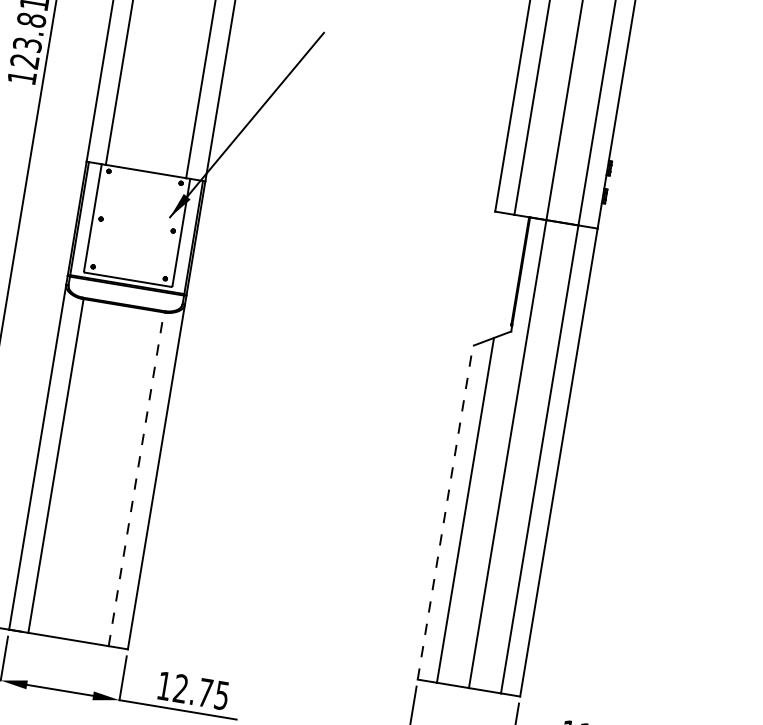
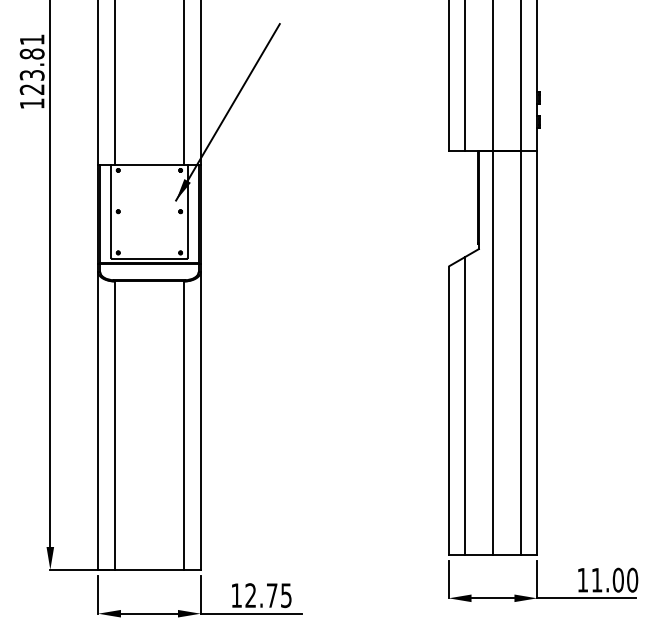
line: (136, 479) -> (184, 425), dashed -> solid
line: (445, 512) -> (448, 410), dashed -> solid

